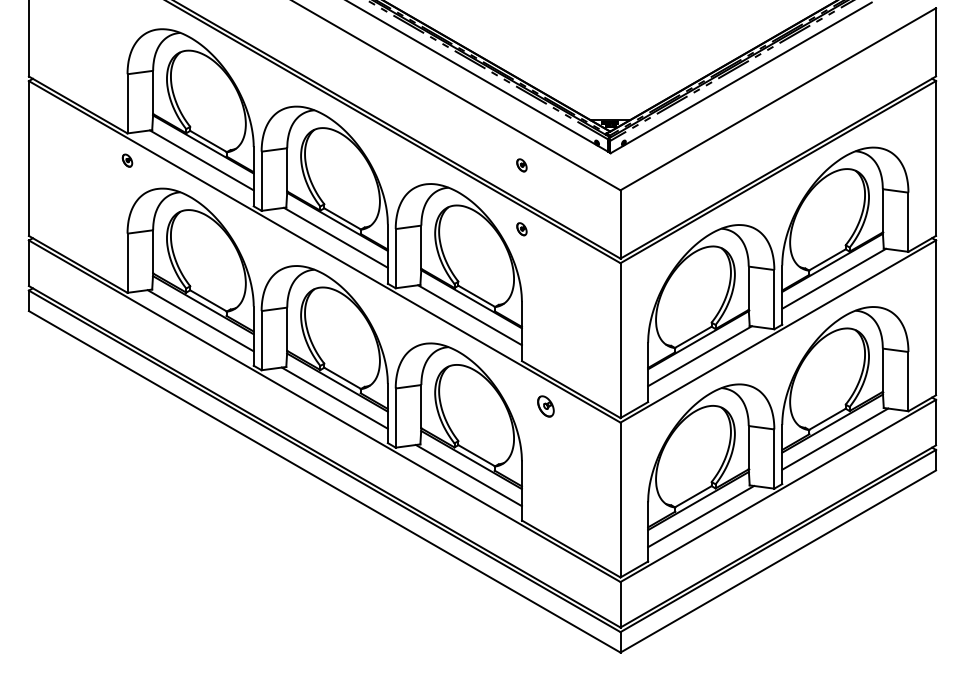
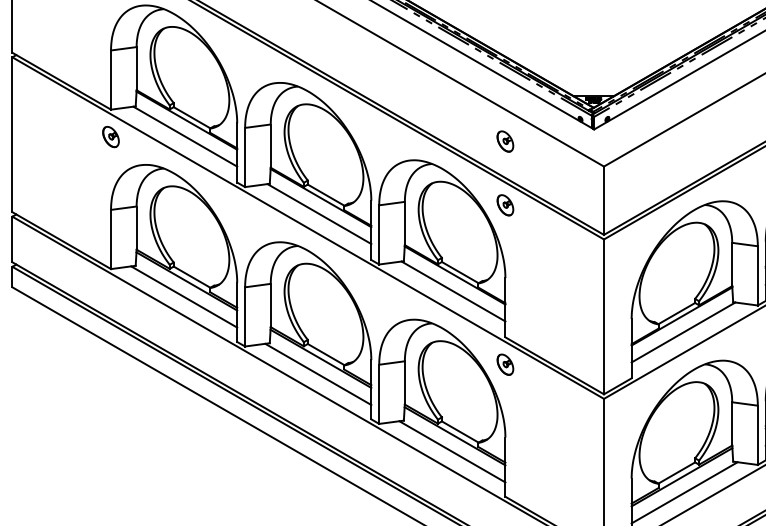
part: (127, 160) -> (110, 136), size x1.67
part: (521, 165) -> (504, 141), size x1.67
part: (521, 229) -> (504, 205), size x1.67
part: (545, 406) -> (504, 364), moved

